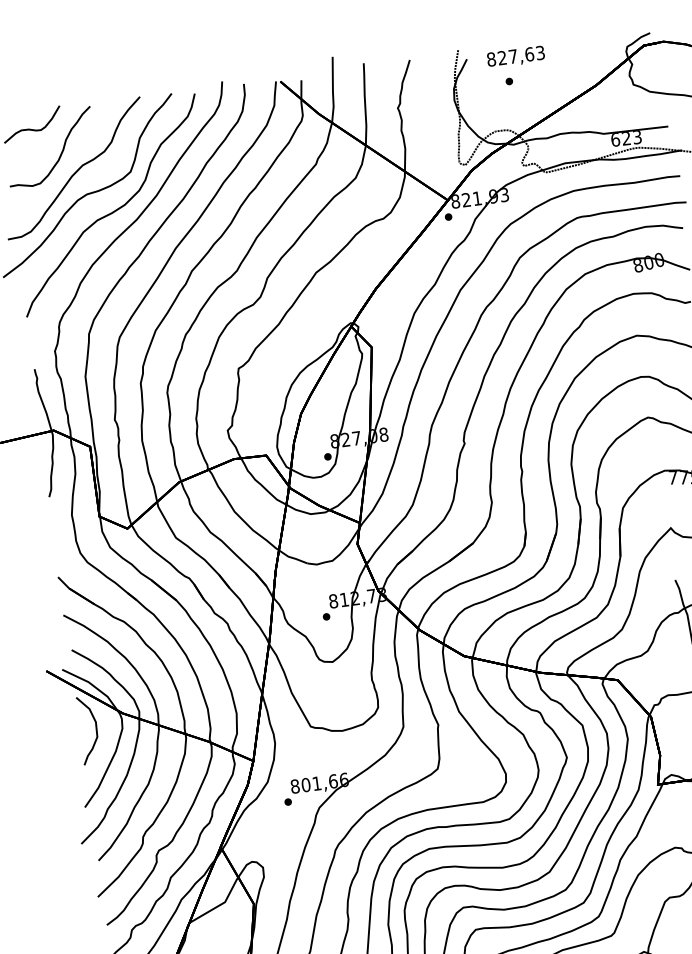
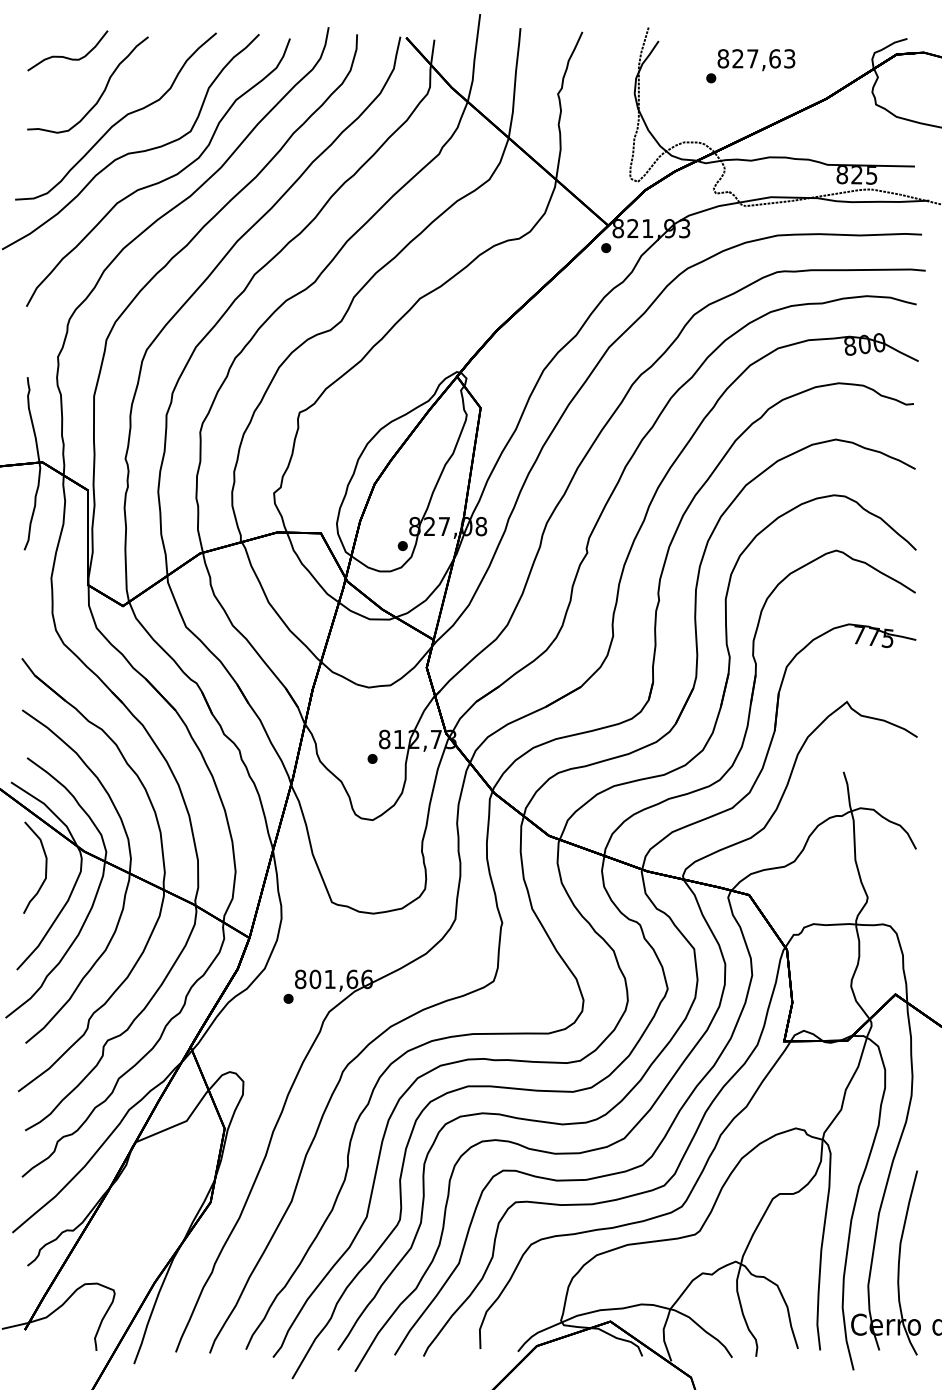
text: (516, 57) -> (756, 60), moved
text: (626, 138) -> (856, 175), 623 -> 825

